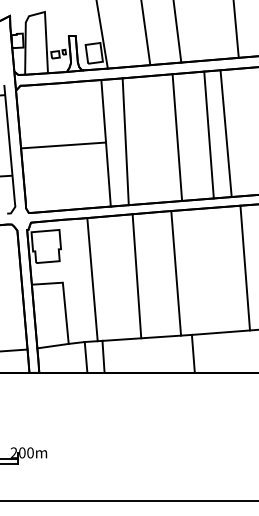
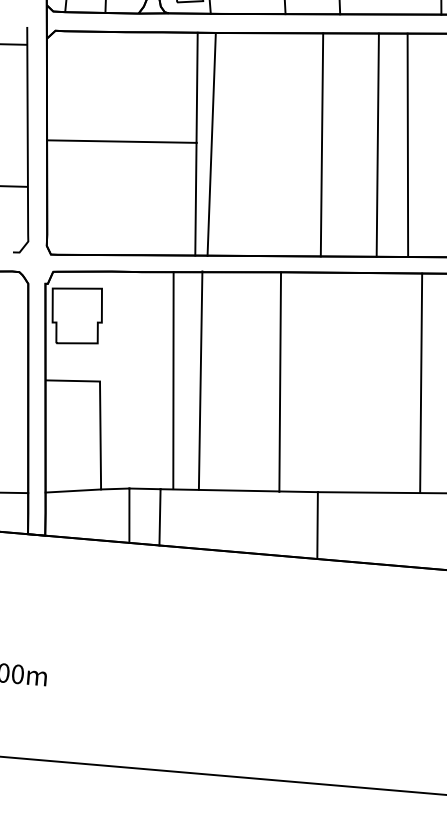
line: (125, 141) -> (211, 144), moved
line: (176, 273) -> (280, 382), moved
line: (136, 276) -> (199, 380), moved
line: (92, 279) -> (173, 380), moved

